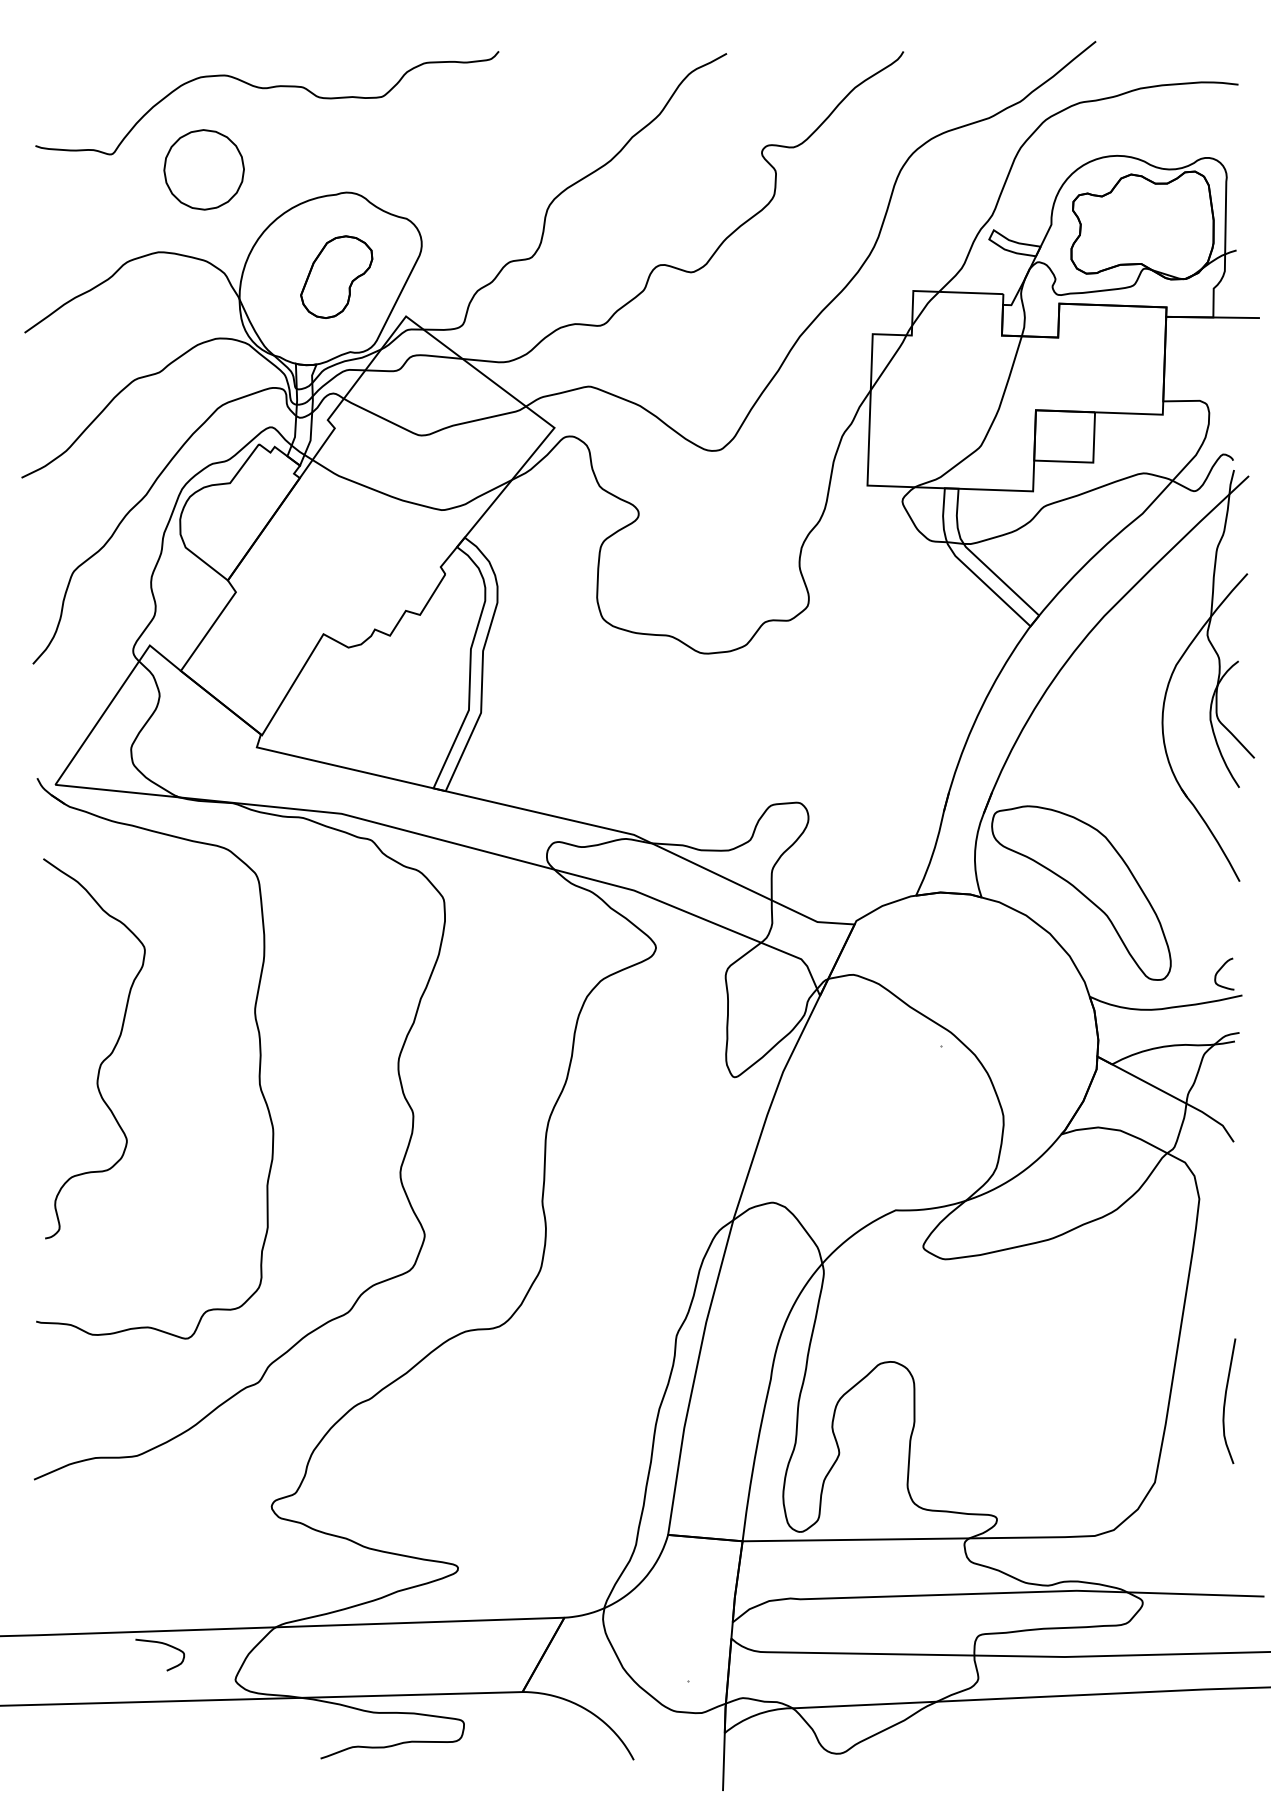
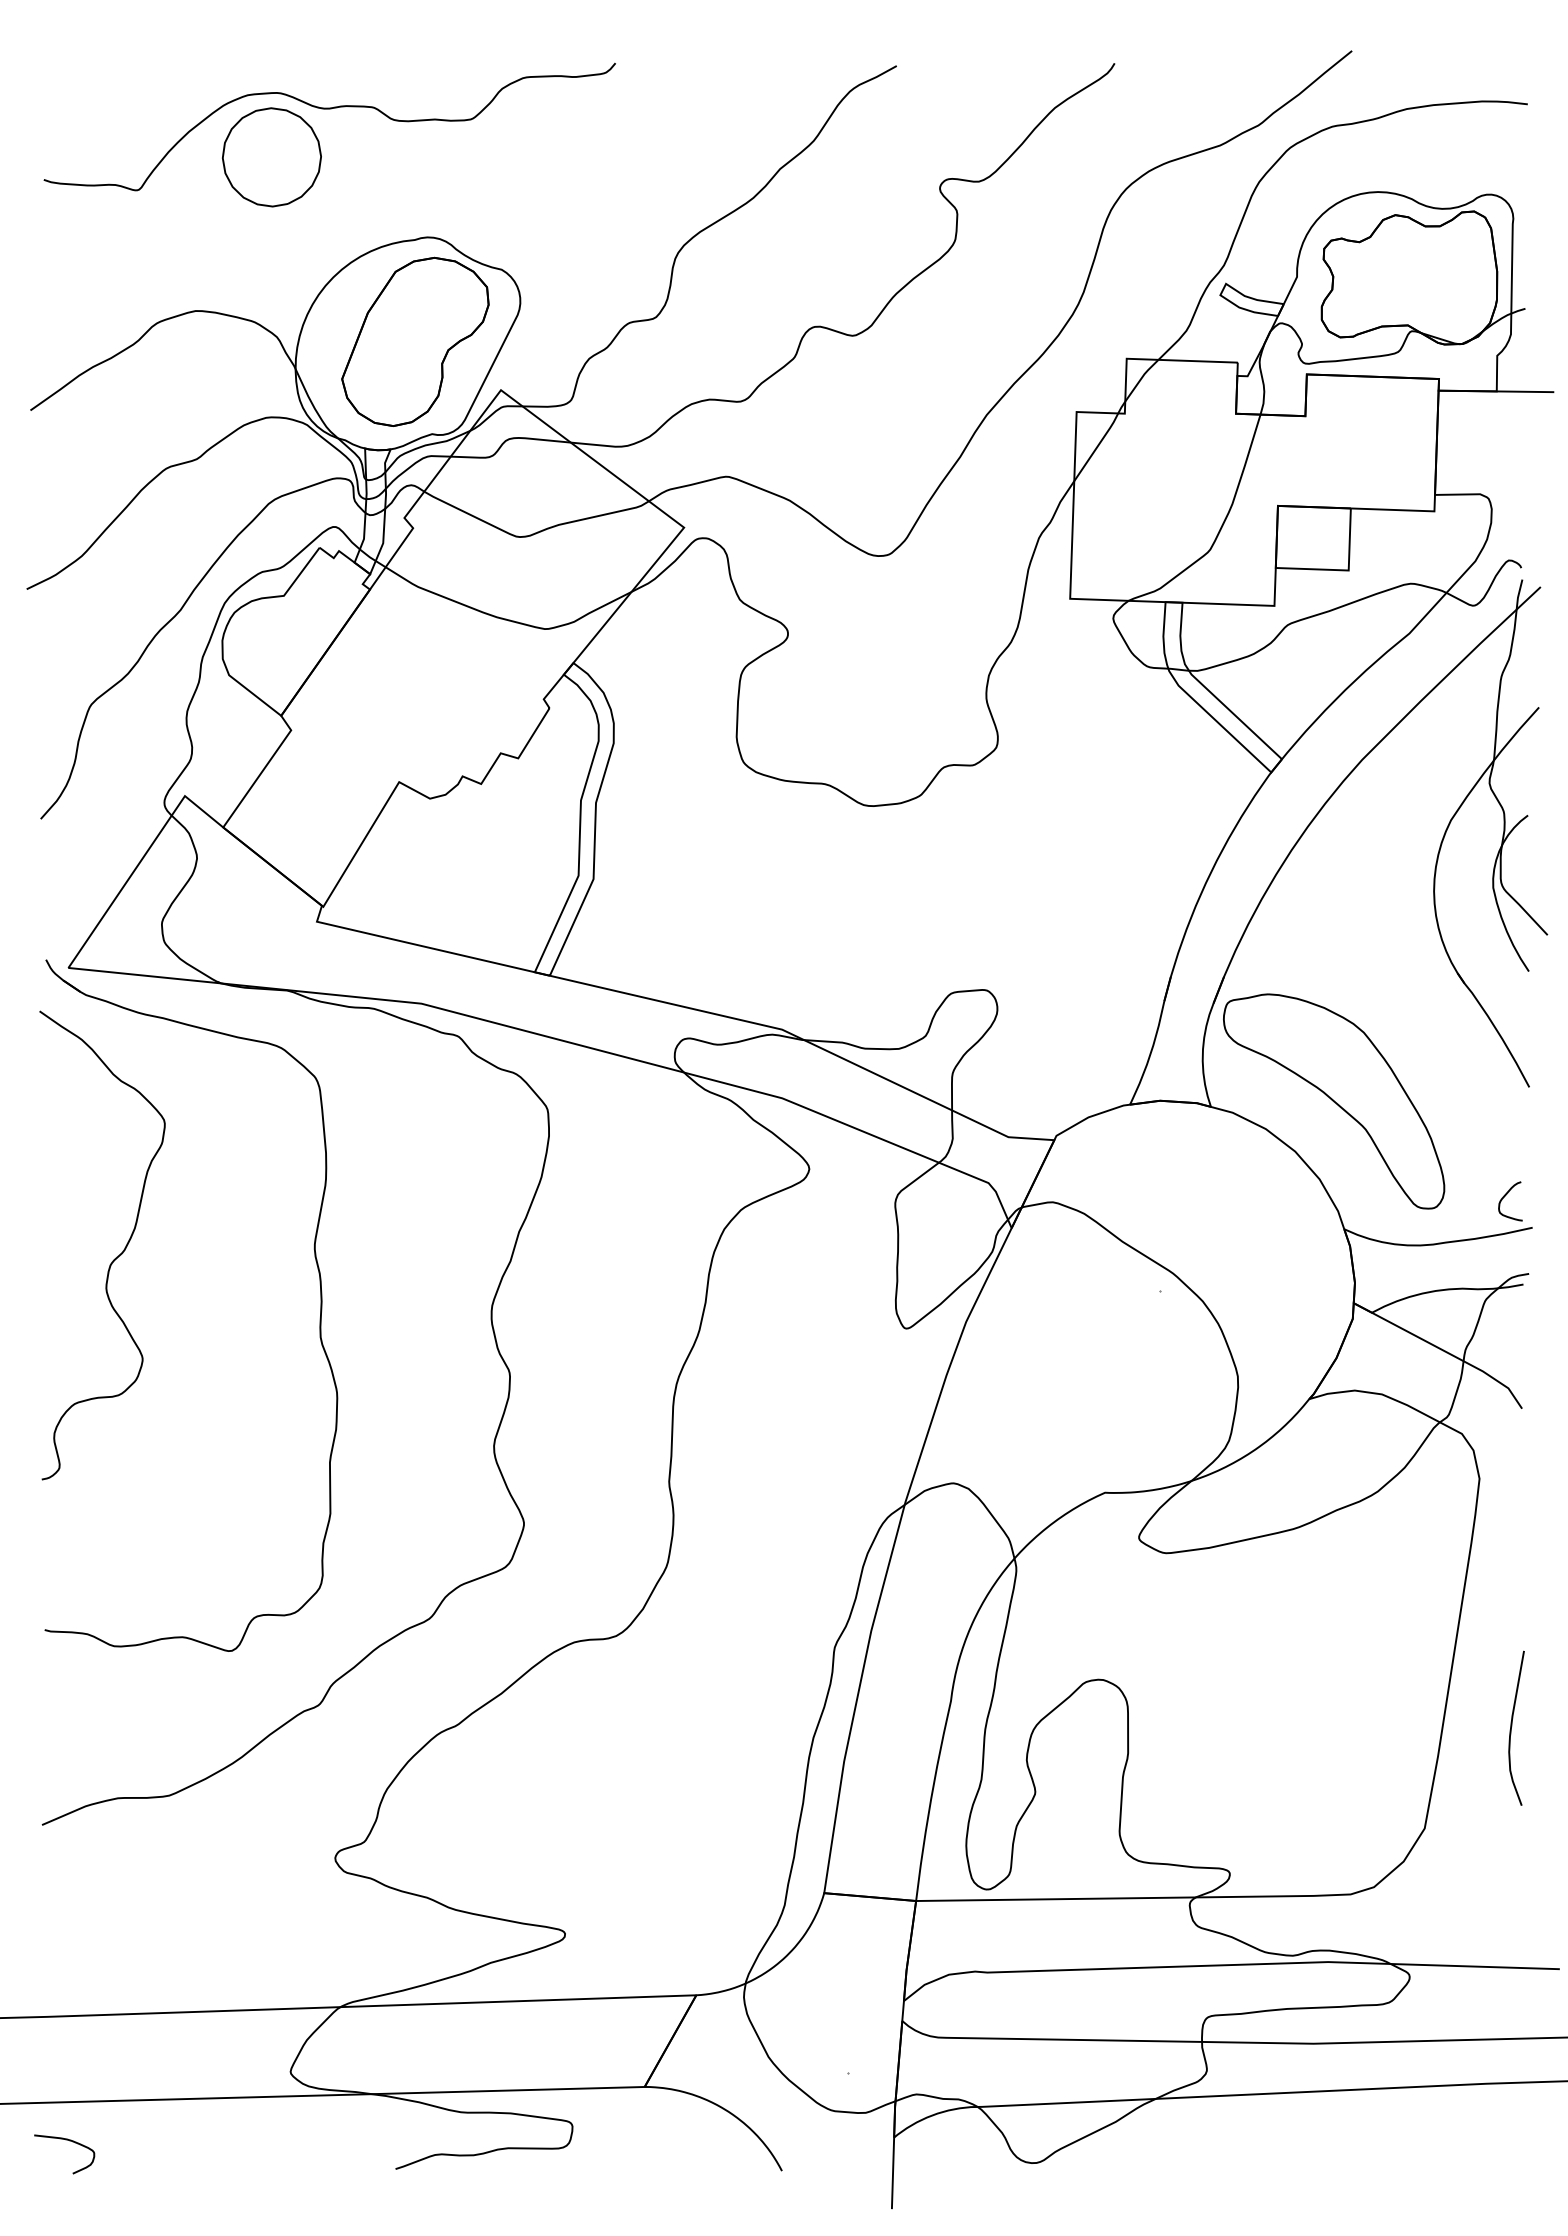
part: (203, 169) -> (271, 157), moved
part: (336, 276) -> (415, 341), size x1.67
curve: (104, 1058) -> (115, 1257), moved
curve: (164, 1644) -> (69, 2141), moved

